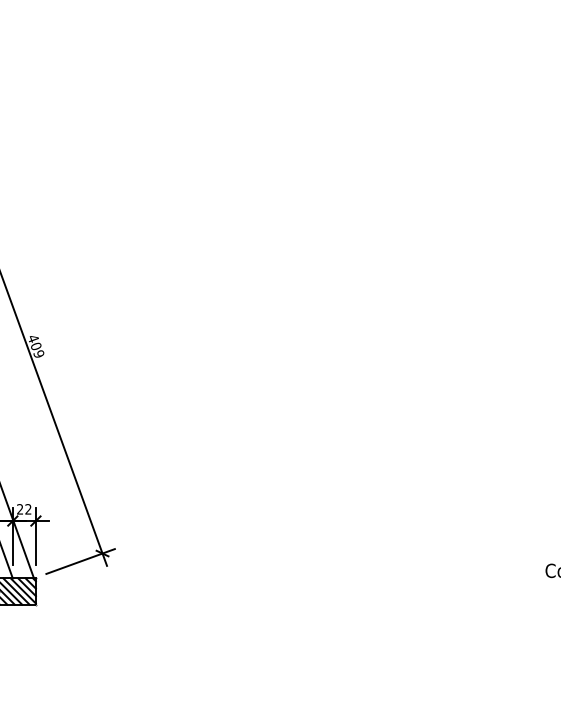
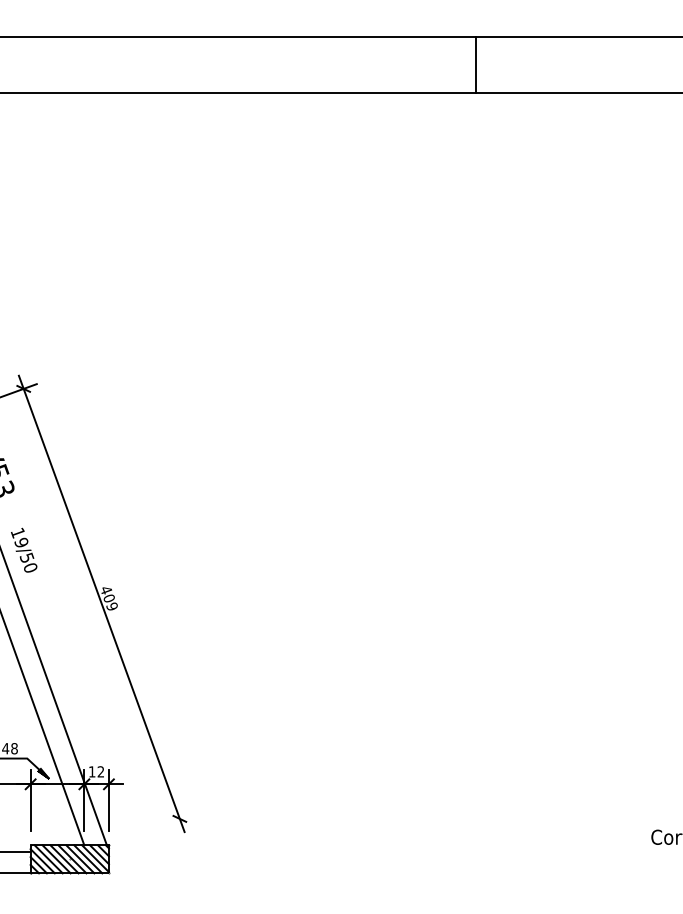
text: (19, 509) -> (91, 771), 22 -> 12
line: (80, 561) -> (156, 827), removed

